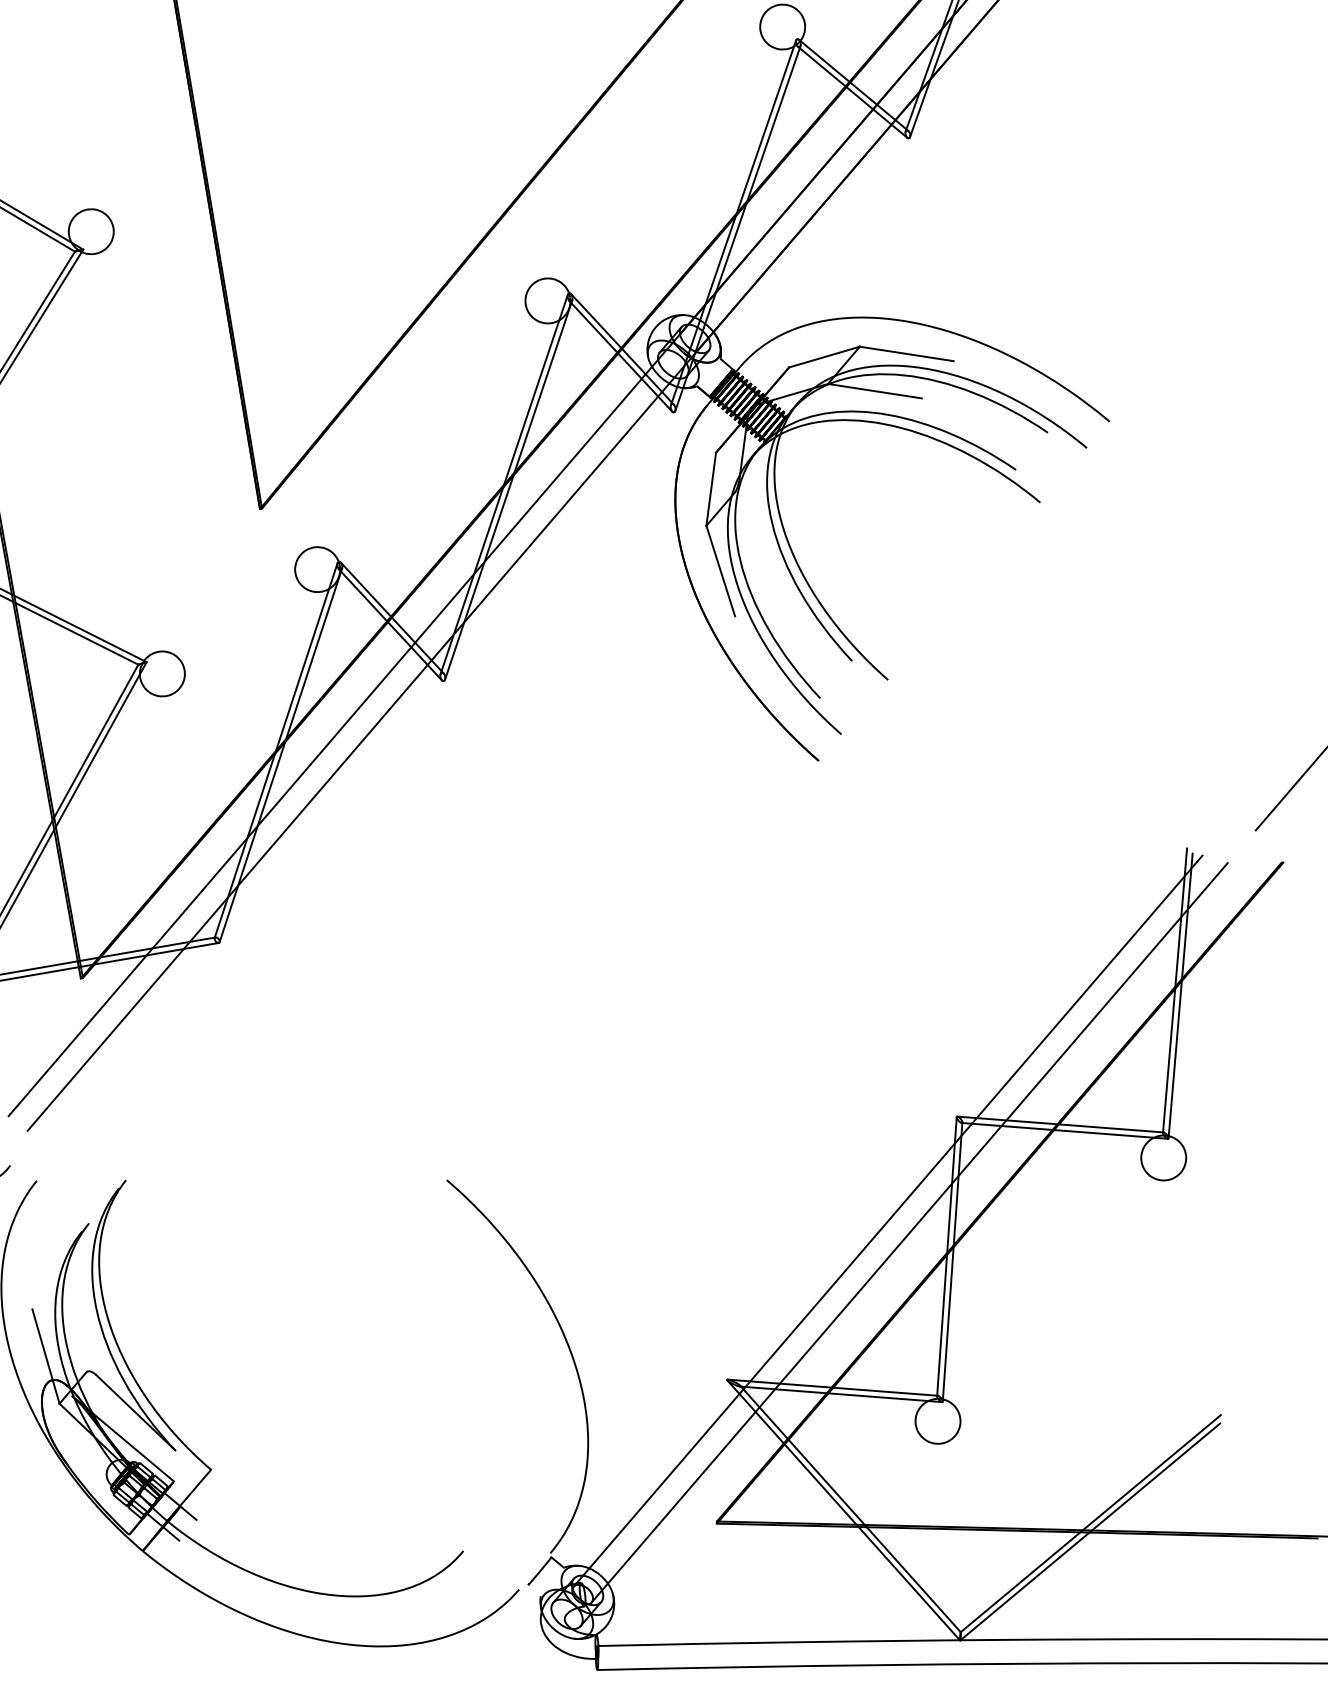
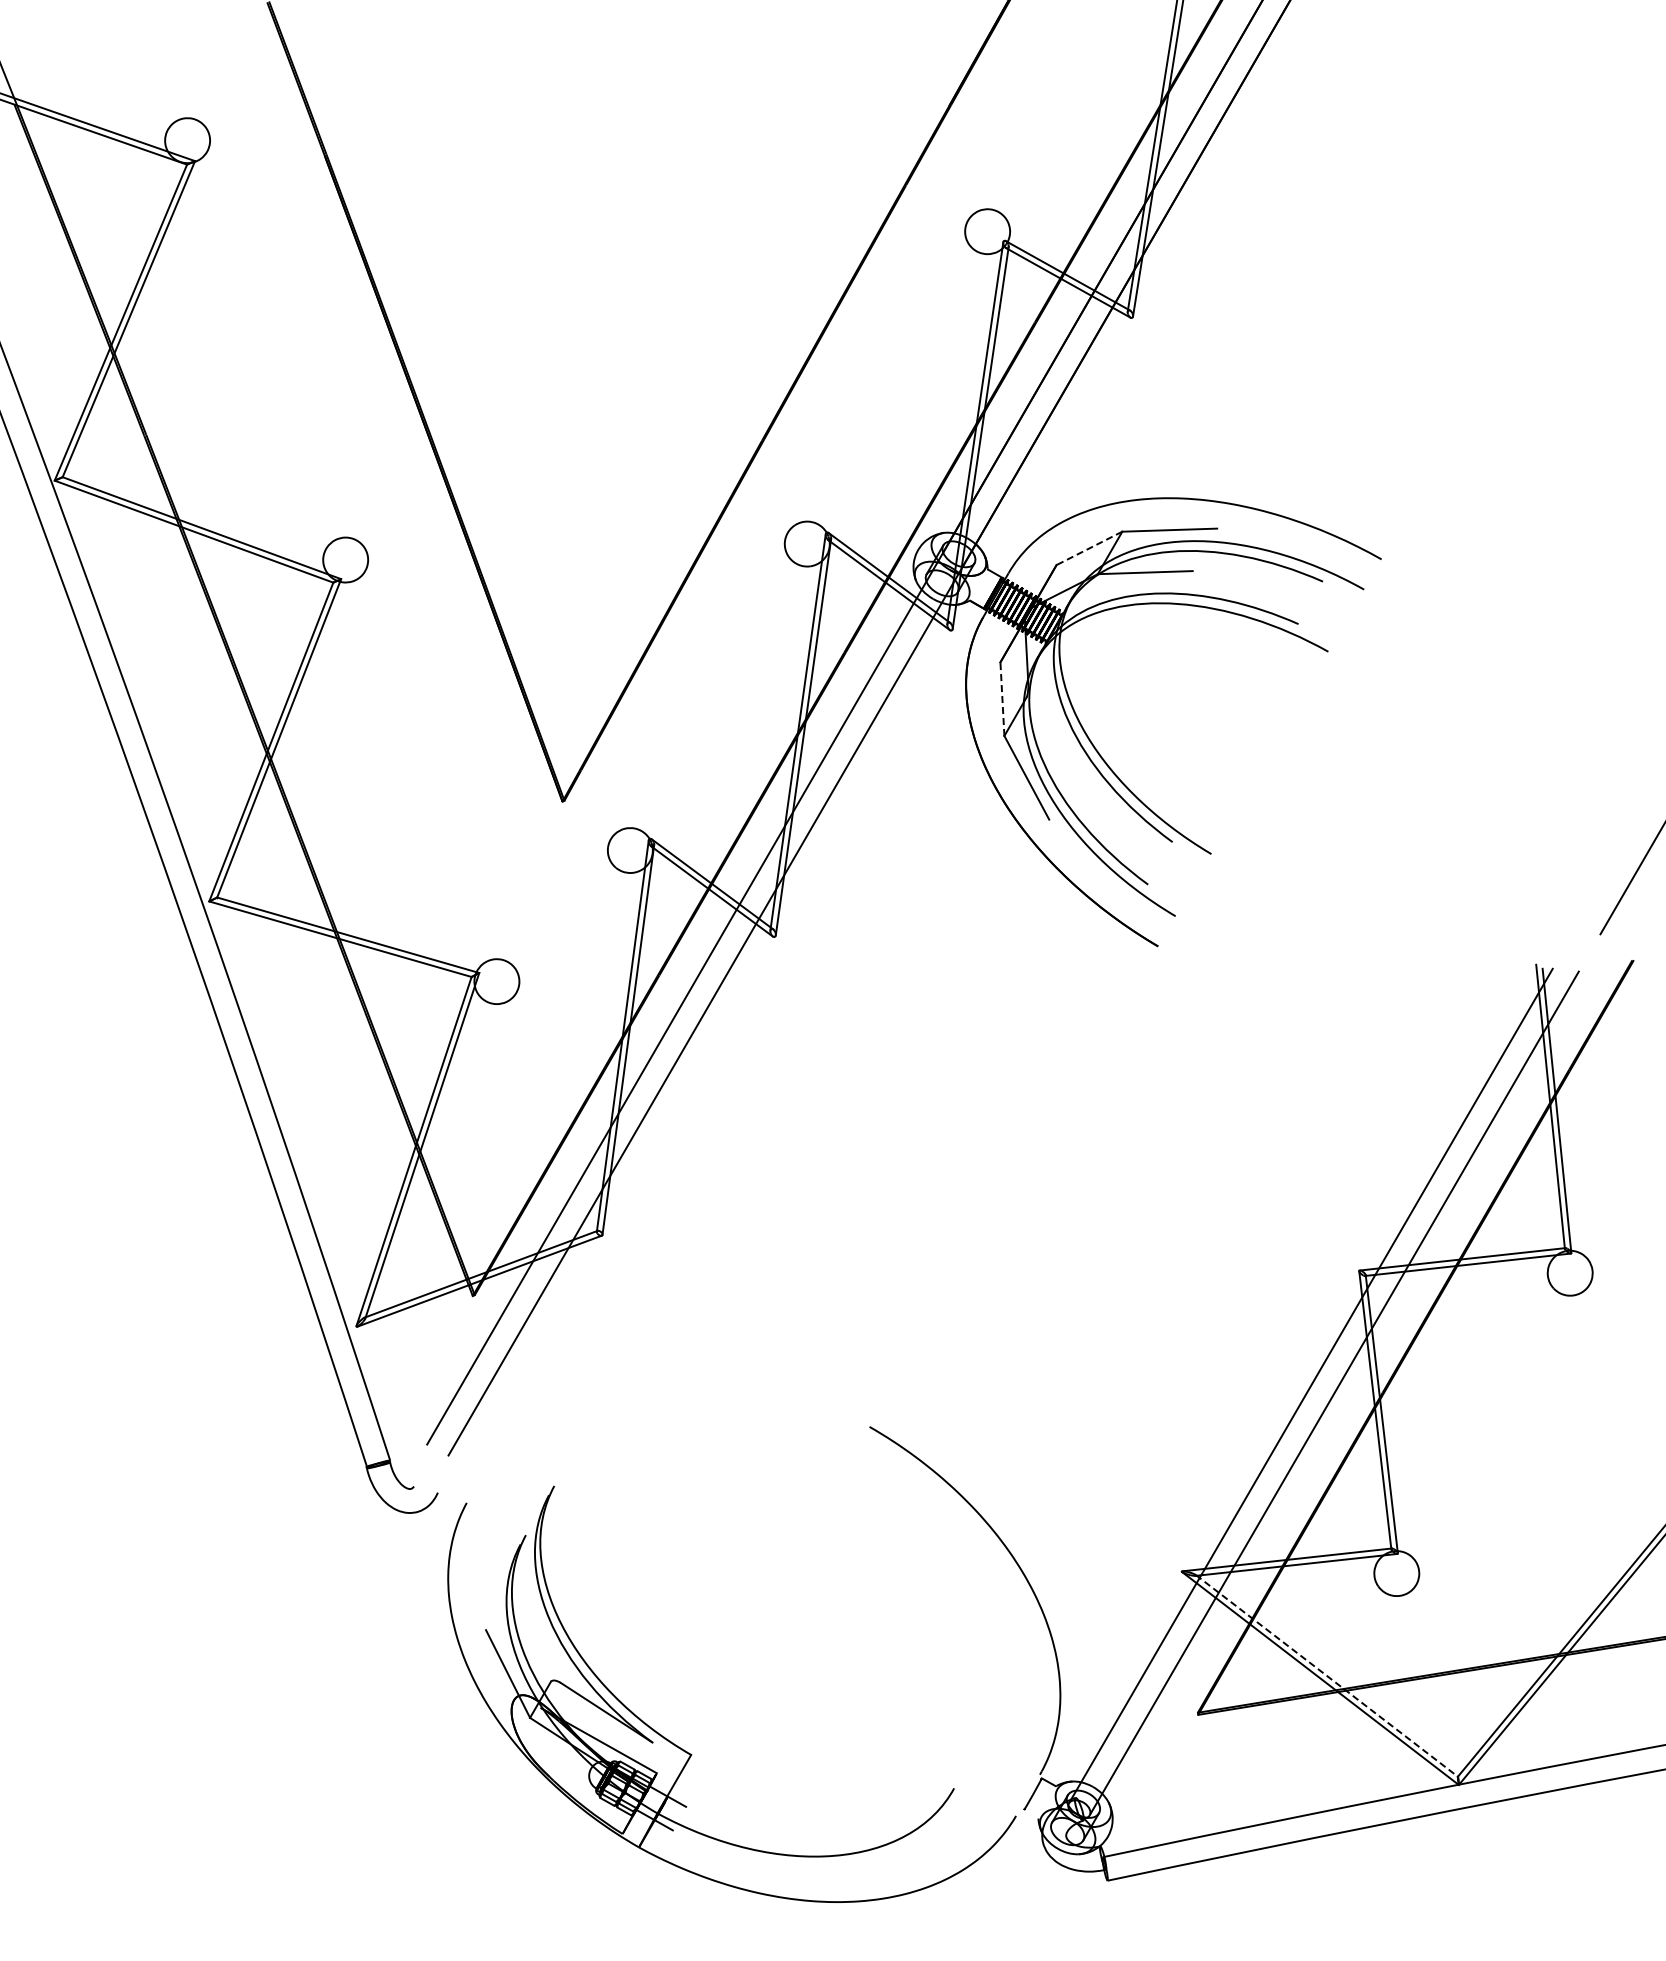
line: (824, 357) -> (1089, 548), solid -> dashed
line: (711, 489) -> (1002, 699), solid -> dashed
line: (850, 1509) -> (1327, 1676), solid -> dashed

